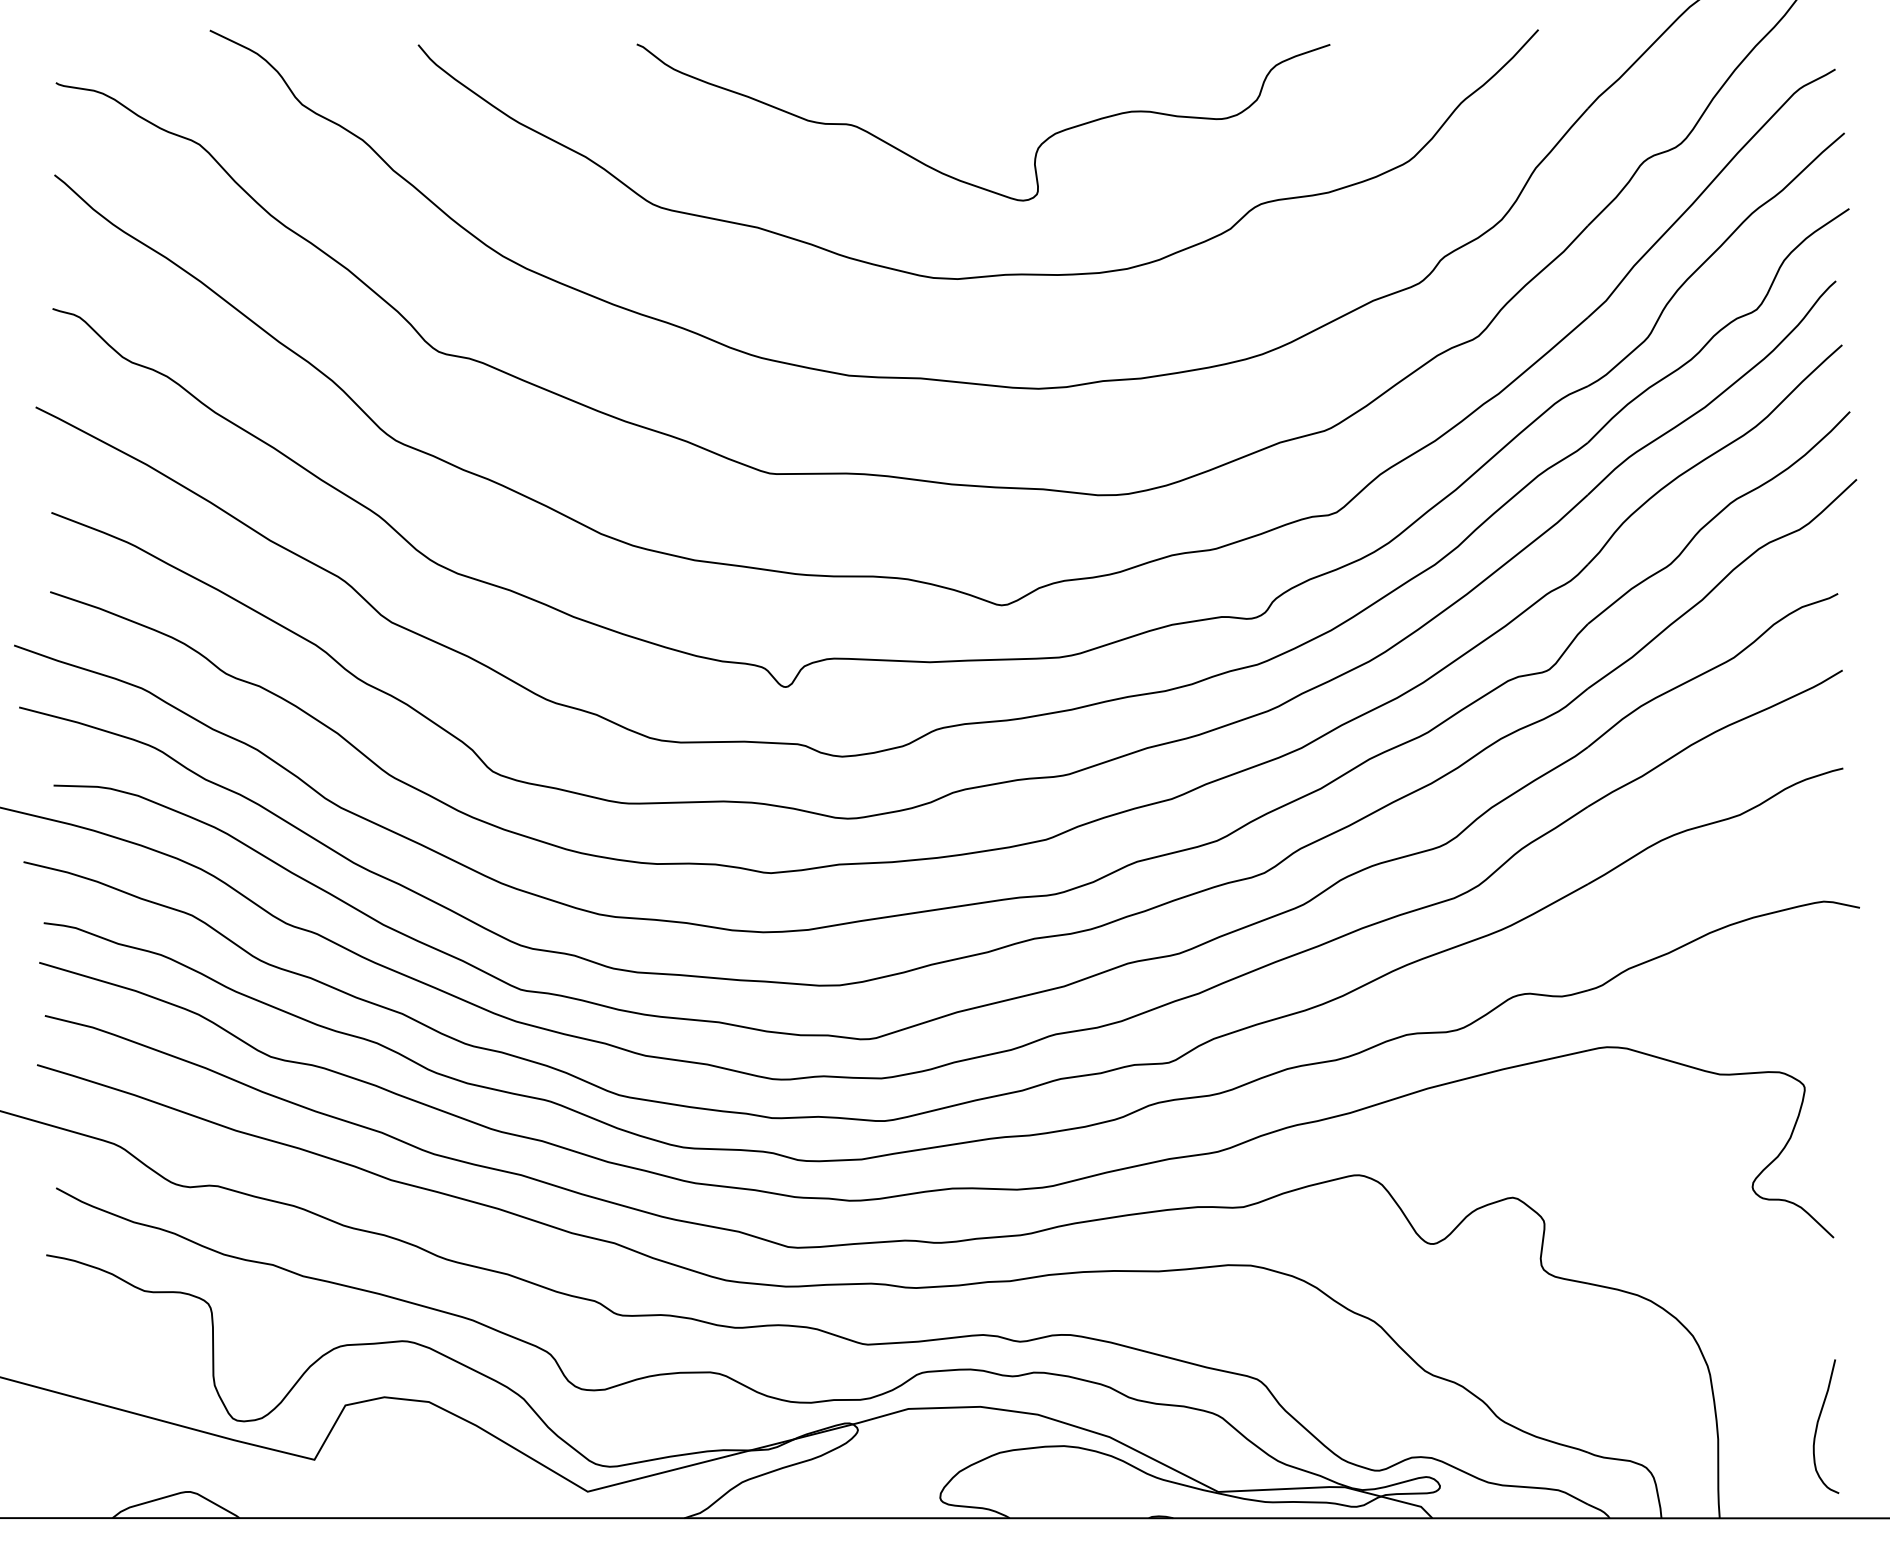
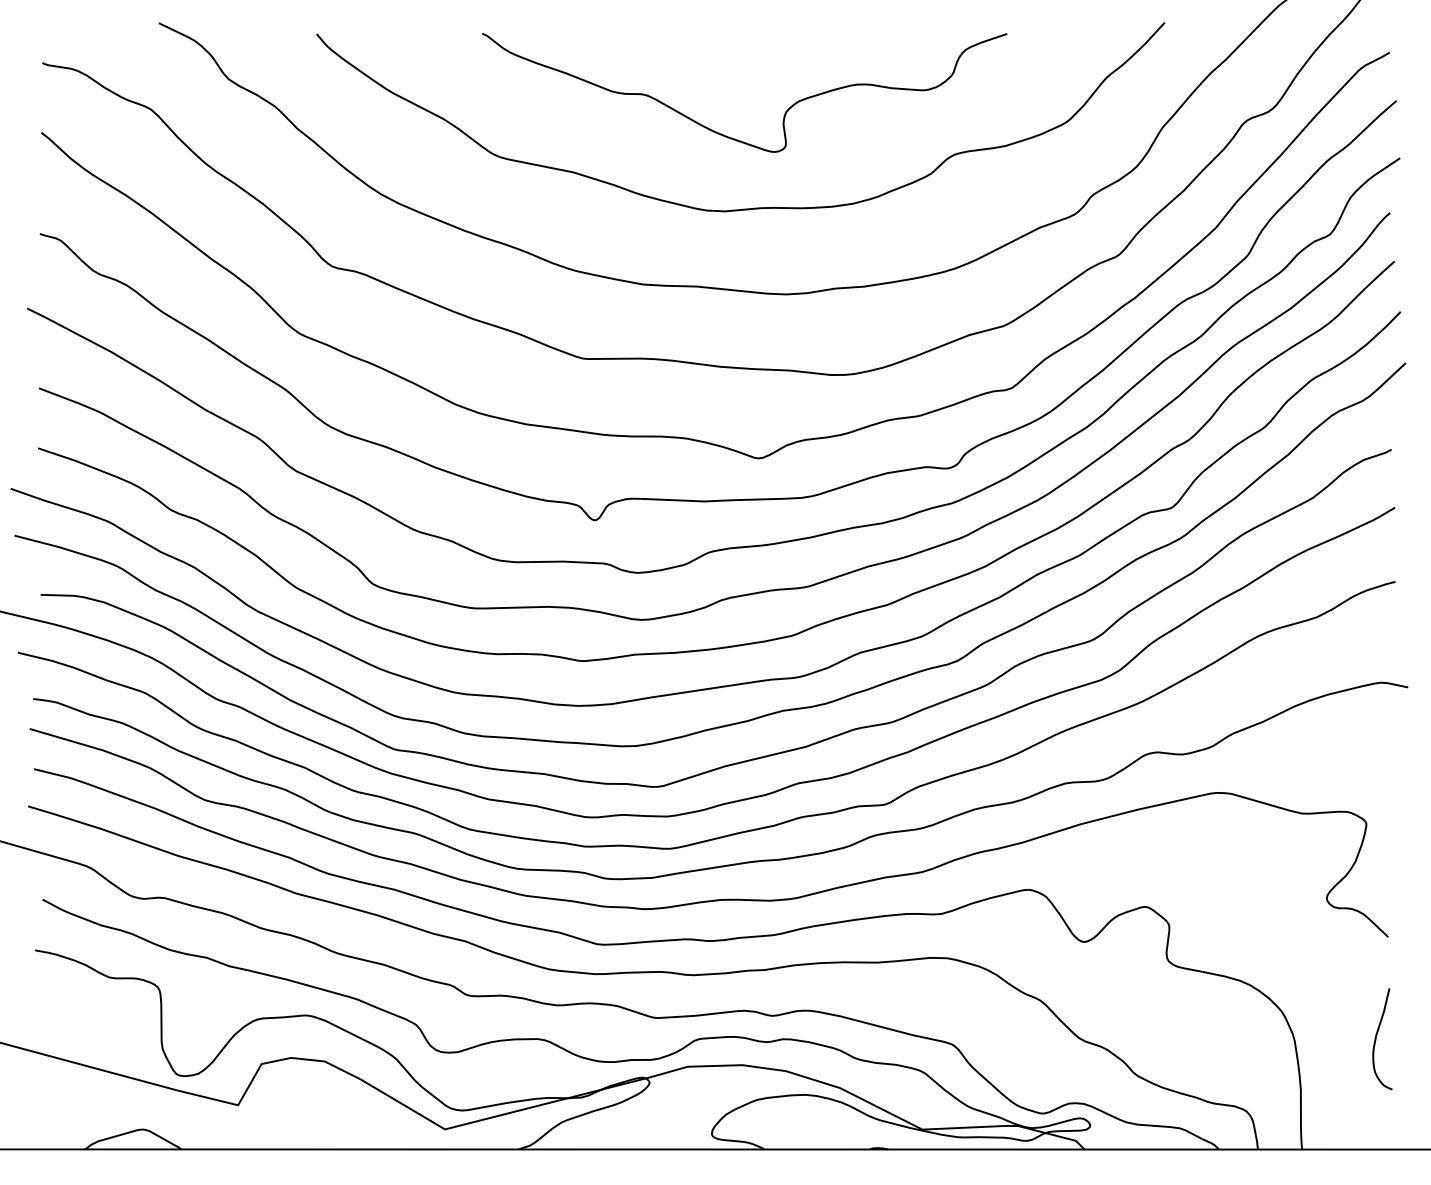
curve: (1818, 1427) -> (1376, 1039), moved

